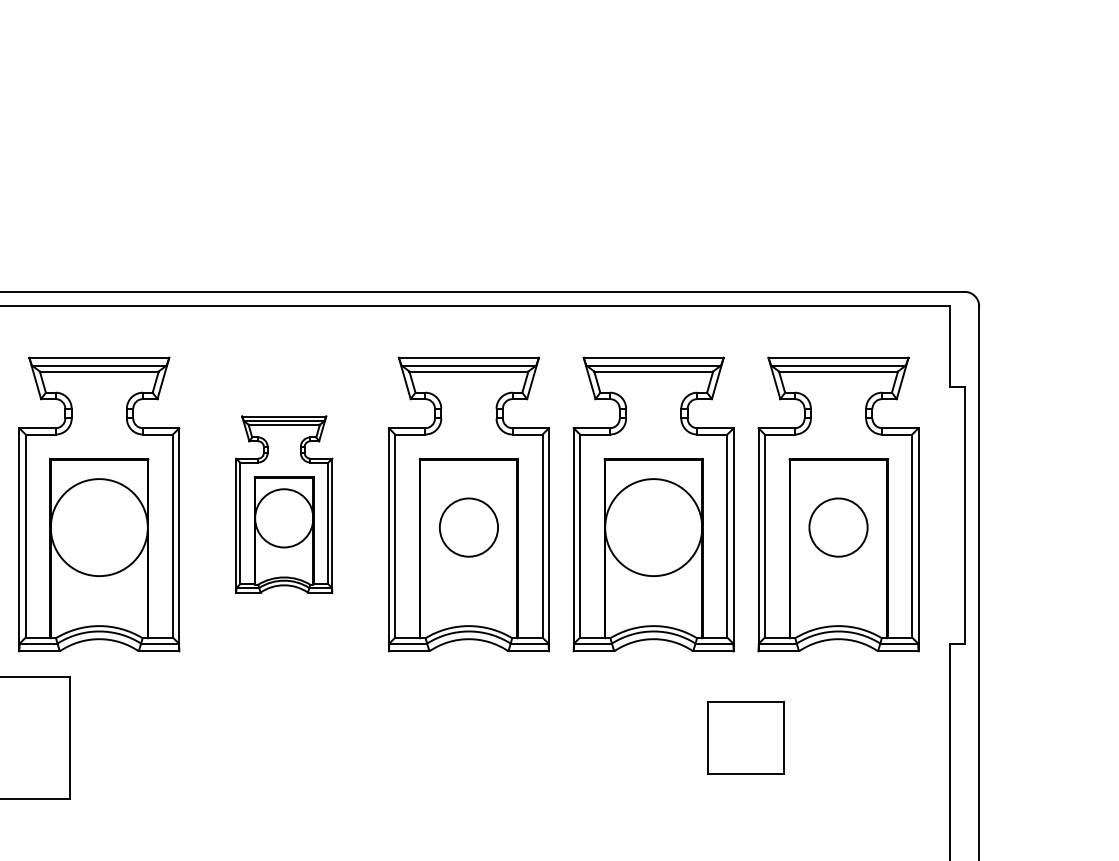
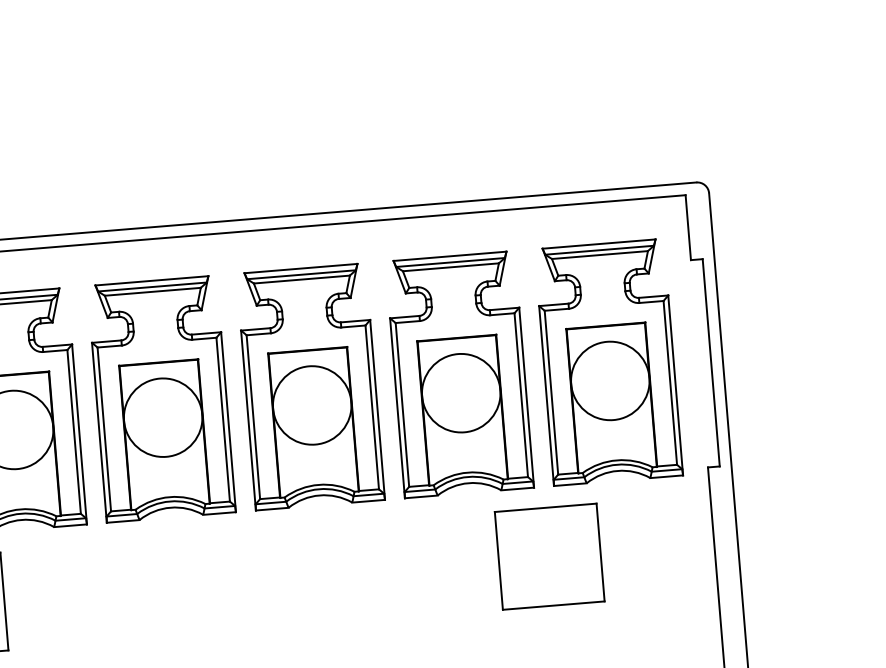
part: (284, 504) -> (161, 399), size x1.67
circle: (468, 527) -> (311, 405), size x1.67
circle: (838, 527) -> (610, 380), size x1.67
part: (745, 737) -> (549, 556), size x1.67

